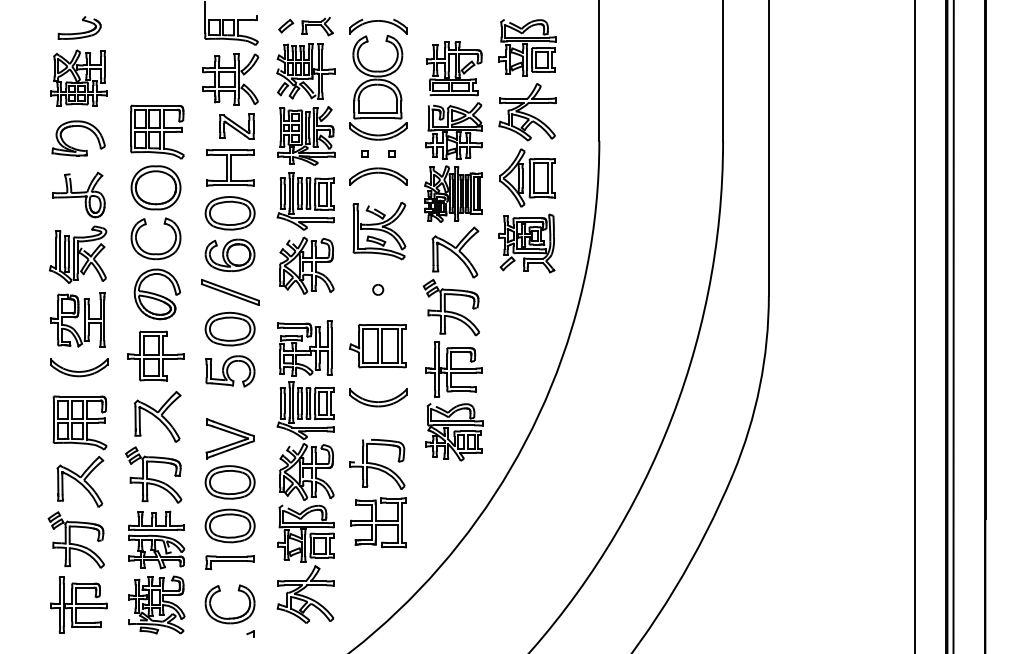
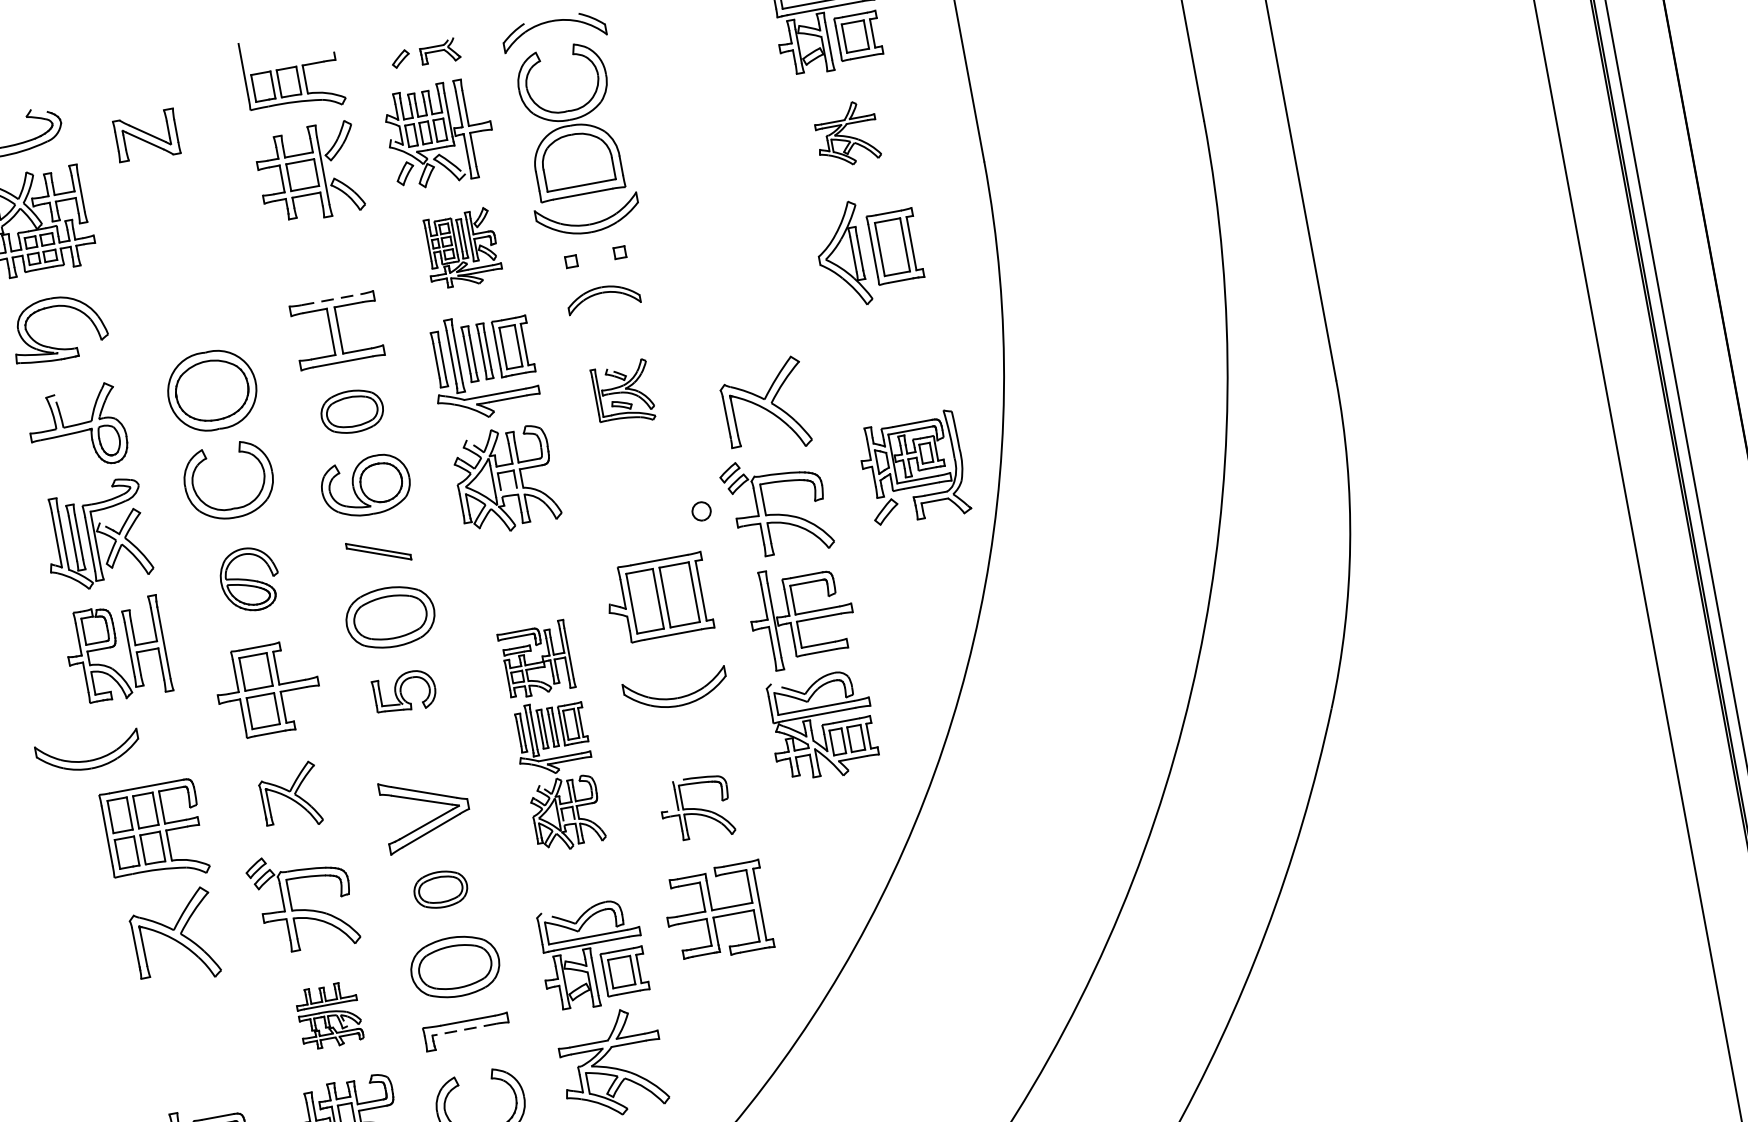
part: (305, 26) -> (424, 54), size x0.7
part: (527, 112) -> (847, 134), size x0.6
part: (236, 126) -> (145, 136), moved
part: (157, 131) -> (196, 290), removed
part: (453, 131) -> (722, 192), removed
part: (306, 135) -> (462, 248), size x0.7
line: (230, 150) -> (332, 299), solid -> dashed
part: (378, 176) -> (603, 297), size x0.7
part: (229, 213) -> (351, 412), size x0.7
part: (379, 230) -> (623, 392), size x0.6
part: (526, 243) -> (913, 469), moved
part: (378, 289) -> (701, 510), moved
part: (230, 291) -> (378, 550), size x0.6
part: (157, 294) -> (249, 579), size x0.7
part: (79, 367) -> (89, 752), moved
part: (230, 371) -> (405, 692), size x0.7
part: (305, 410) -> (551, 736), size x0.7
part: (157, 416) -> (290, 796), size x0.7
part: (377, 463) -> (696, 807), size x0.7
part: (229, 482) -> (439, 889), size x0.6
part: (75, 539) -> (185, 1041), removed
part: (156, 539) -> (328, 1015), size x0.6
line: (228, 561) -> (463, 1030), solid -> dashed

